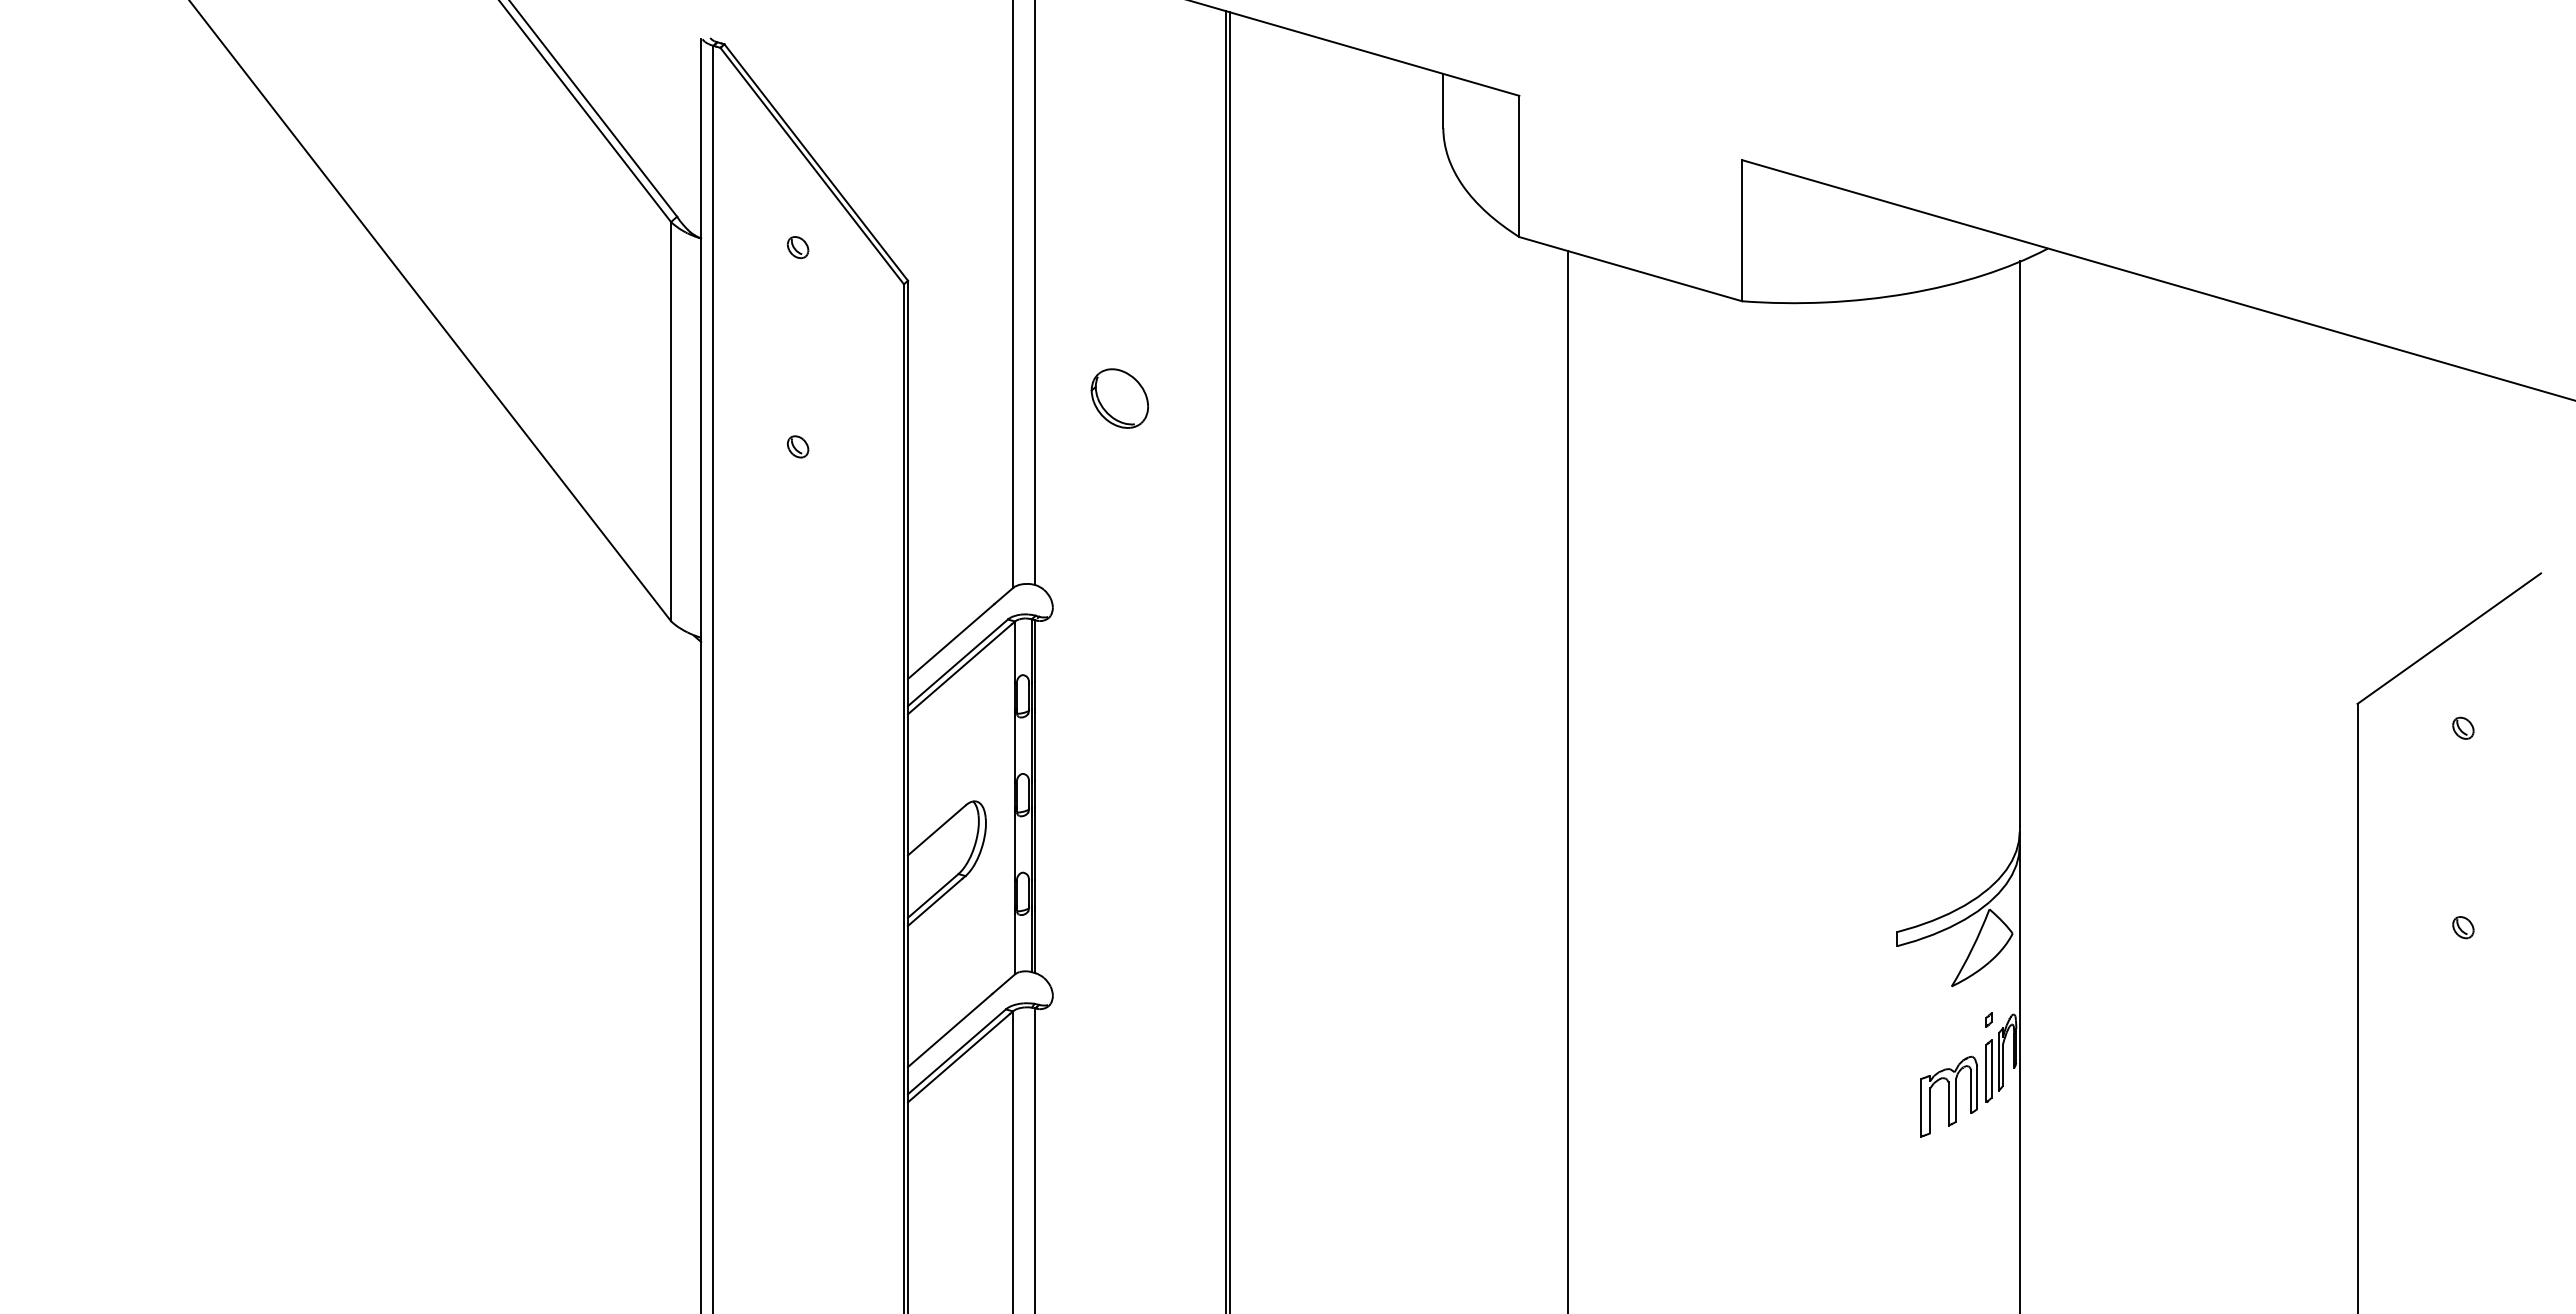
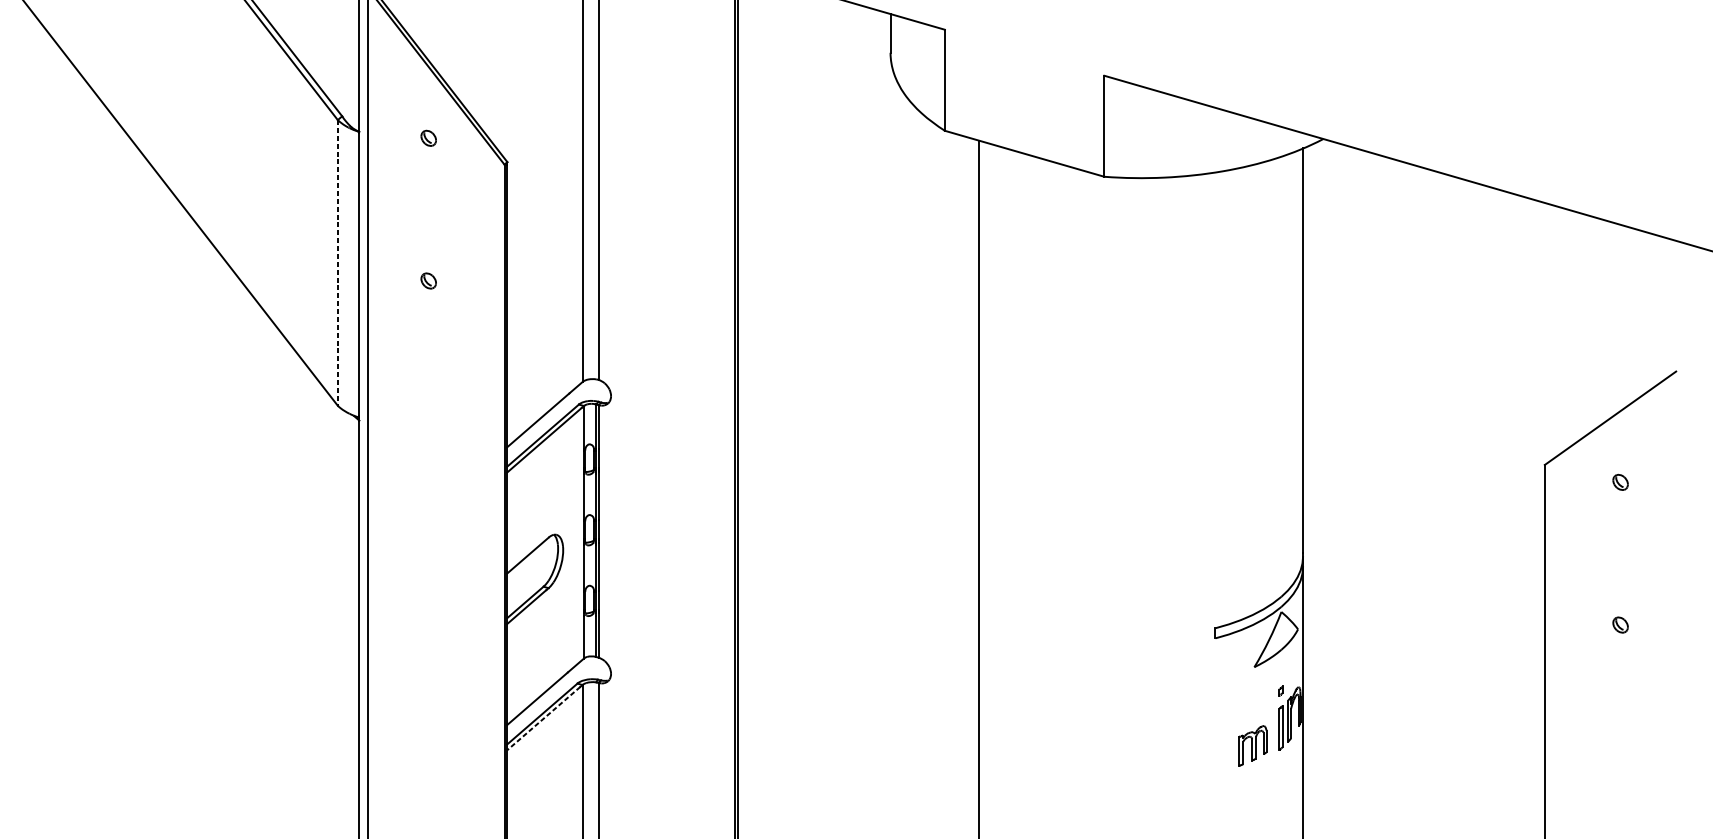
part: (1119, 398) -> (658, 246), removed
line: (671, 421) -> (338, 262), solid -> dashed
line: (958, 1058) -> (543, 718), solid -> dashed
part: (1948, 1096) -> (1252, 745), size x0.7

